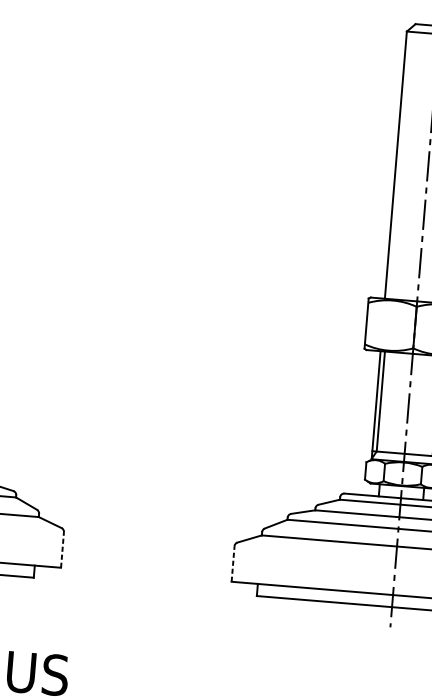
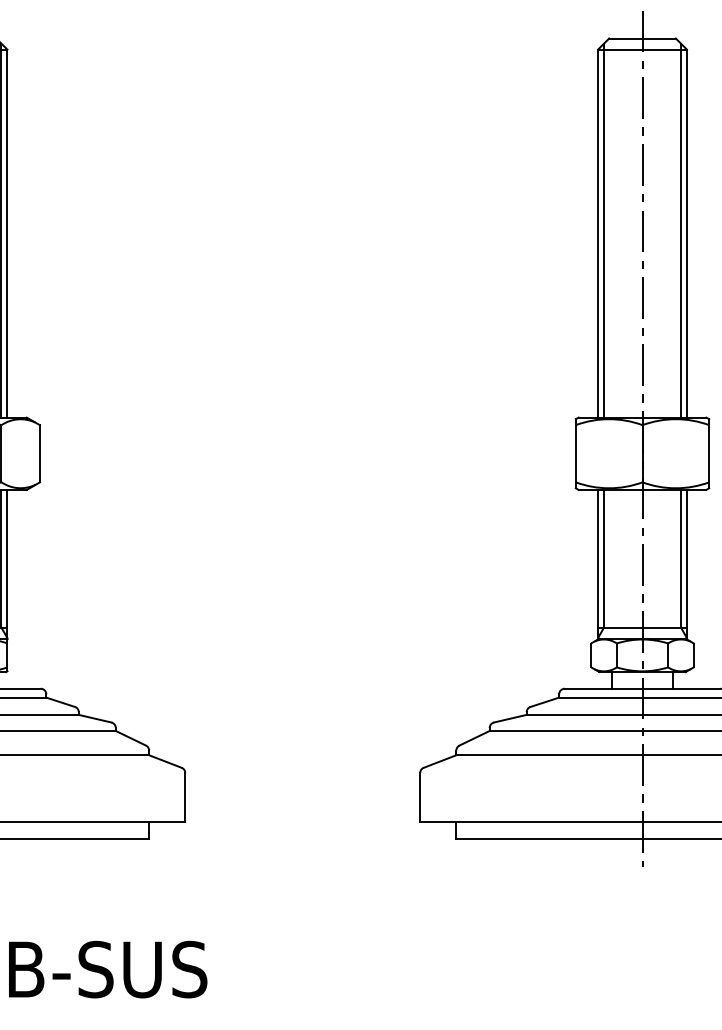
line: (400, 163) -> (604, 230), added
line: (62, 549) -> (185, 797), dashed -> solid
line: (233, 563) -> (420, 797), dashed -> solid

